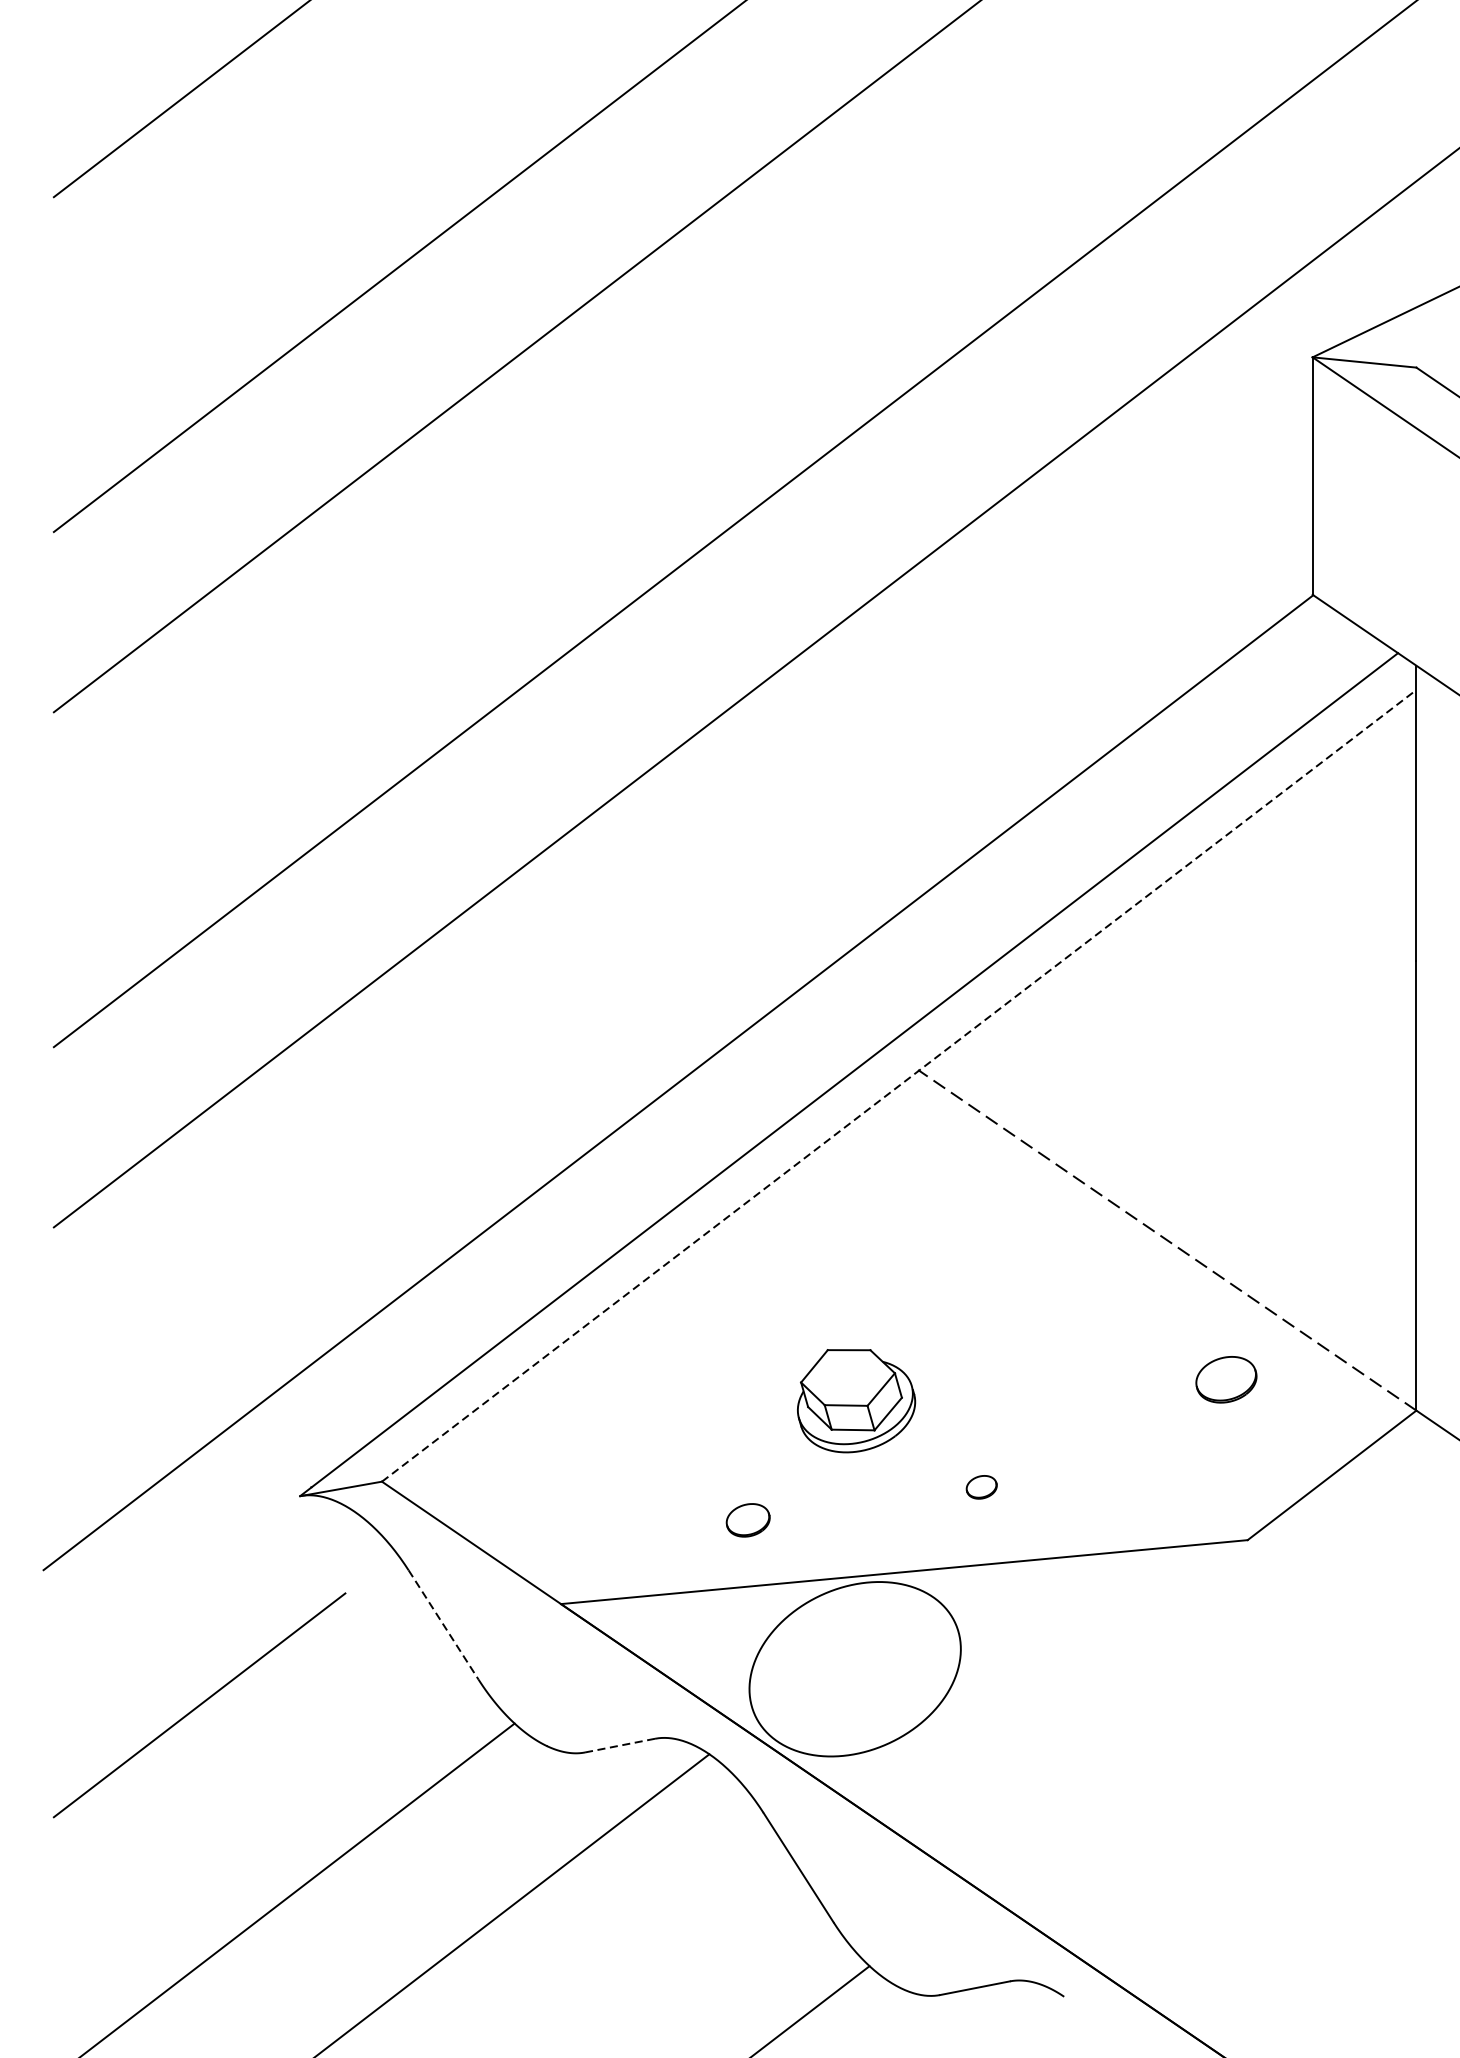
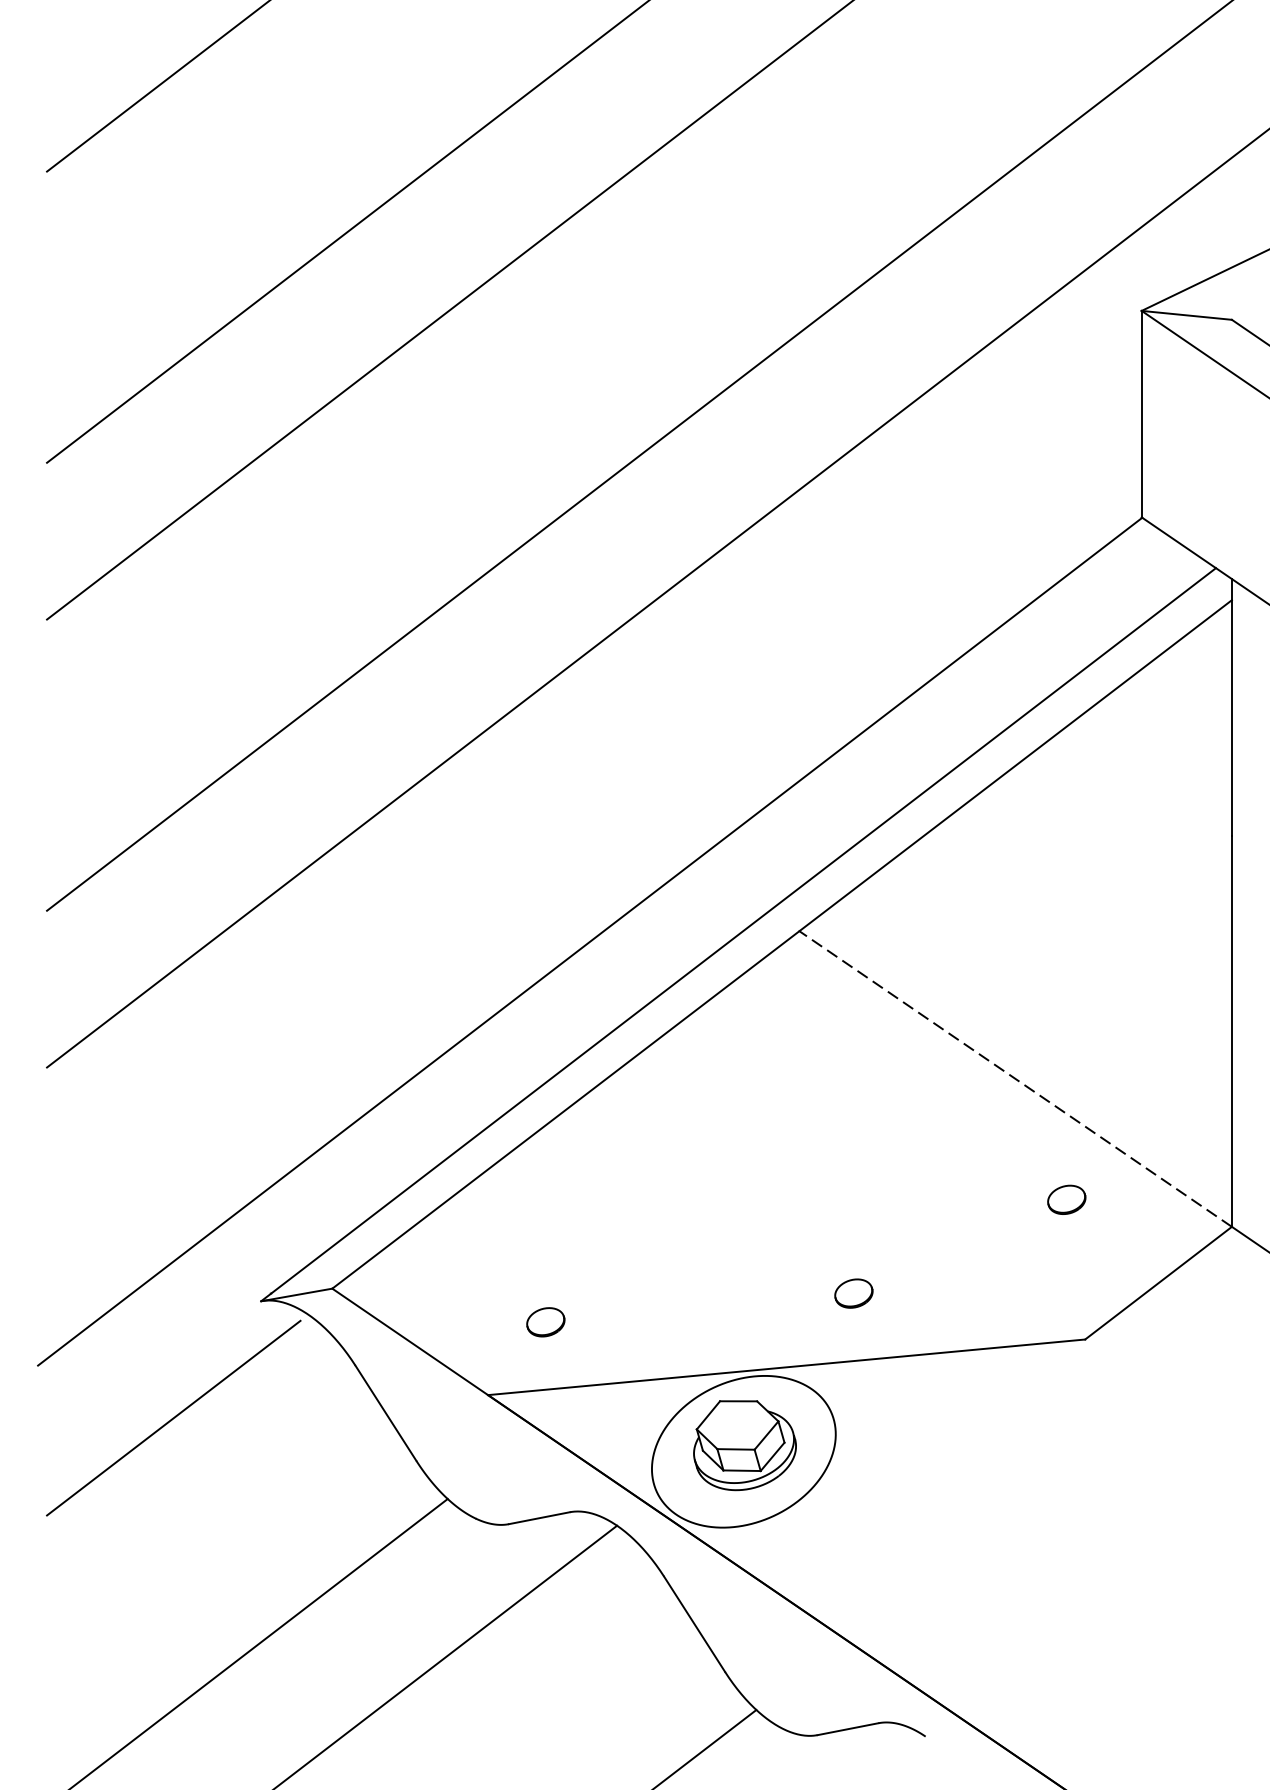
line: (899, 1085) -> (782, 944), dashed -> solid
part: (1226, 1379) -> (1066, 1199), size x0.71
part: (855, 1400) -> (744, 1445), moved
part: (981, 1487) -> (853, 1293), size x1.43
part: (747, 1520) -> (545, 1322), moved
line: (444, 1625) -> (386, 1413), dashed -> solid
line: (199, 1704) -> (173, 1417), moved
line: (620, 1745) -> (539, 1518), dashed -> solid

